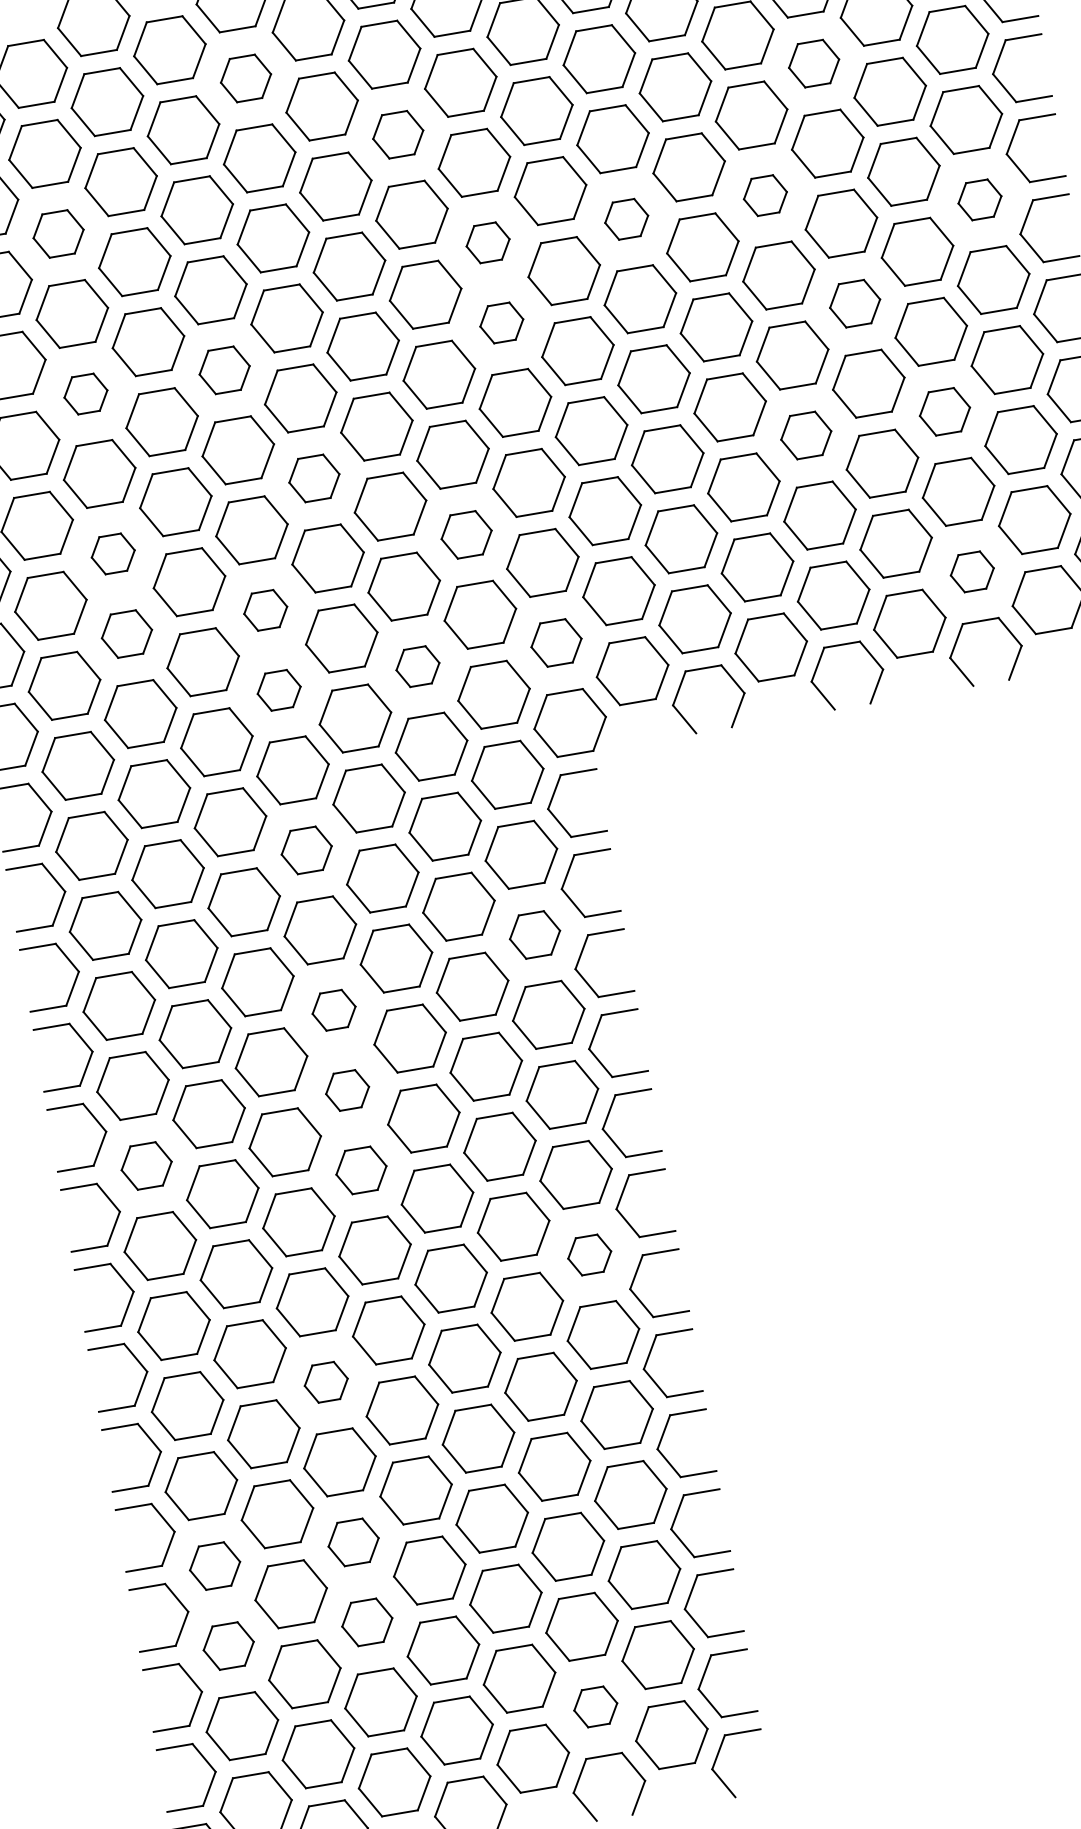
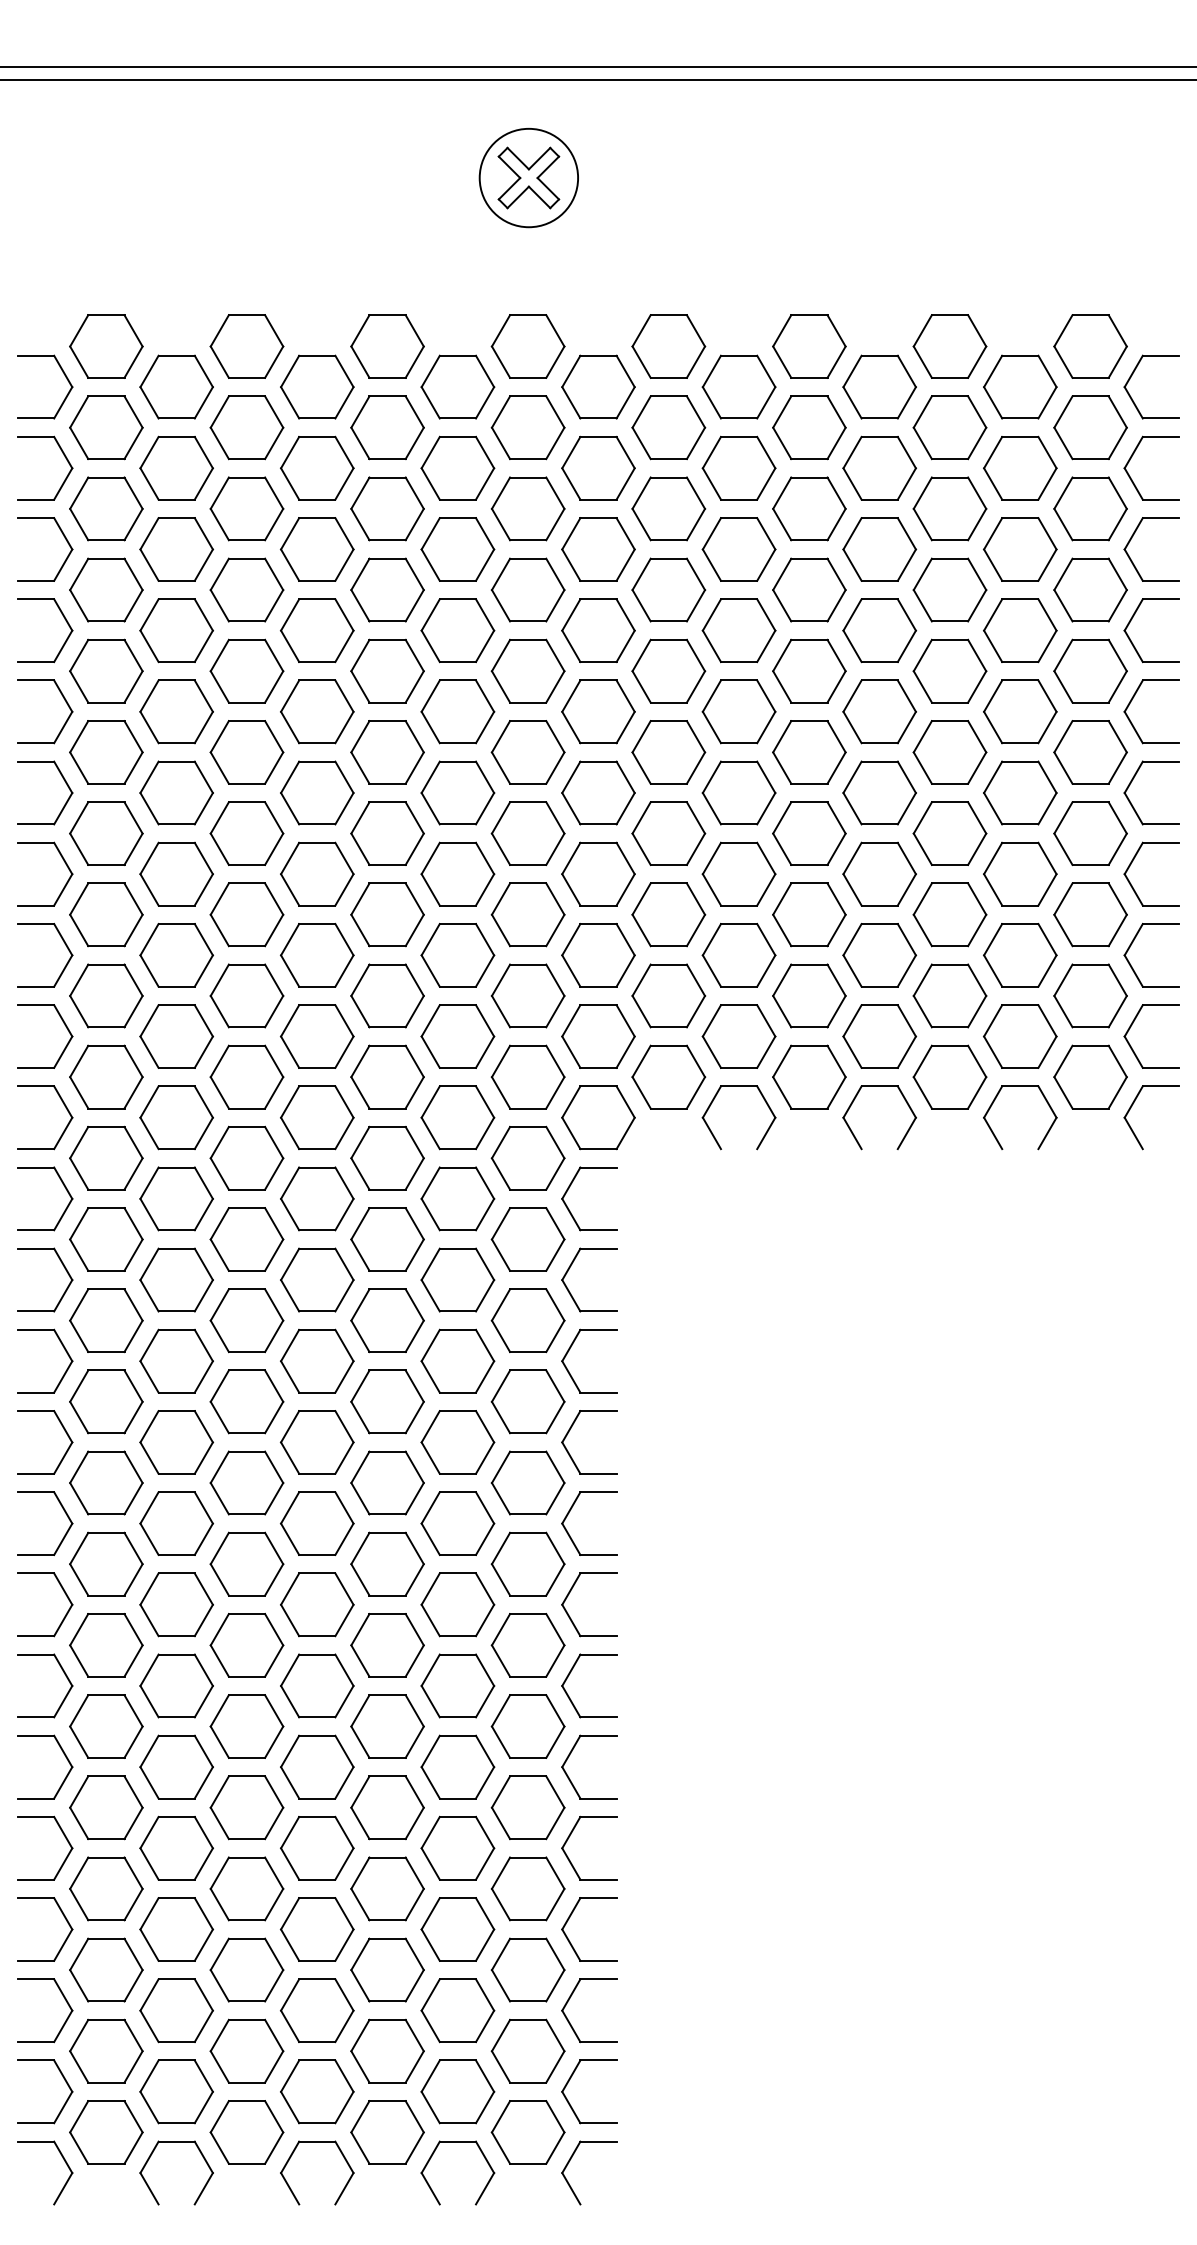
part: (813, 63) -> (949, 508), size x1.43
part: (245, 78) -> (387, 427), size x1.43
part: (397, 134) -> (527, 508), size x1.43
part: (765, 195) -> (879, 630), size x1.67
part: (979, 199) -> (1090, 670), size x1.67
part: (626, 219) -> (738, 630), size x1.67
part: (58, 234) -> (176, 549), size x1.43
part: (488, 242) -> (598, 630), size x1.67
part: (854, 303) -> (949, 752), size x1.43
part: (501, 322) -> (598, 711), size x1.67
part: (224, 369) -> (317, 711), size x1.43
part: (85, 393) -> (176, 711), size x1.67
part: (945, 411) -> (1020, 873), size x1.43
part: (806, 434) -> (879, 873), size x1.43
part: (314, 478) -> (387, 833), size x1.43
part: (465, 534) -> (527, 914), size x1.43
part: (113, 553) -> (176, 873), size x1.67
part: (972, 571) -> (1020, 1036), size x1.67
part: (265, 610) -> (317, 955), size x1.67
part: (126, 634) -> (176, 955), size x1.43
part: (556, 642) -> (598, 1036), size x1.43
part: (417, 666) -> (457, 1036), size x1.67
part: (278, 690) -> (316, 1036), size x1.67
part: (306, 849) -> (317, 1198), size x1.43
part: (534, 934) -> (527, 1320), size x1.43
part: (334, 1009) -> (317, 1360), size x1.67
part: (346, 1090) -> (316, 1442), size x1.67
part: (146, 1165) -> (106, 1482), size x1.43
part: (361, 1170) -> (317, 1523), size x1.43
part: (589, 1255) -> (527, 1645), size x1.67
part: (325, 1382) -> (246, 1726), size x1.67
part: (353, 1542) -> (246, 1888), size x1.43
part: (215, 1565) -> (106, 1888), size x1.43
part: (366, 1621) -> (246, 1969), size x1.43
part: (228, 1645) -> (106, 1969), size x1.43
part: (595, 1706) -> (457, 2091), size x1.67

